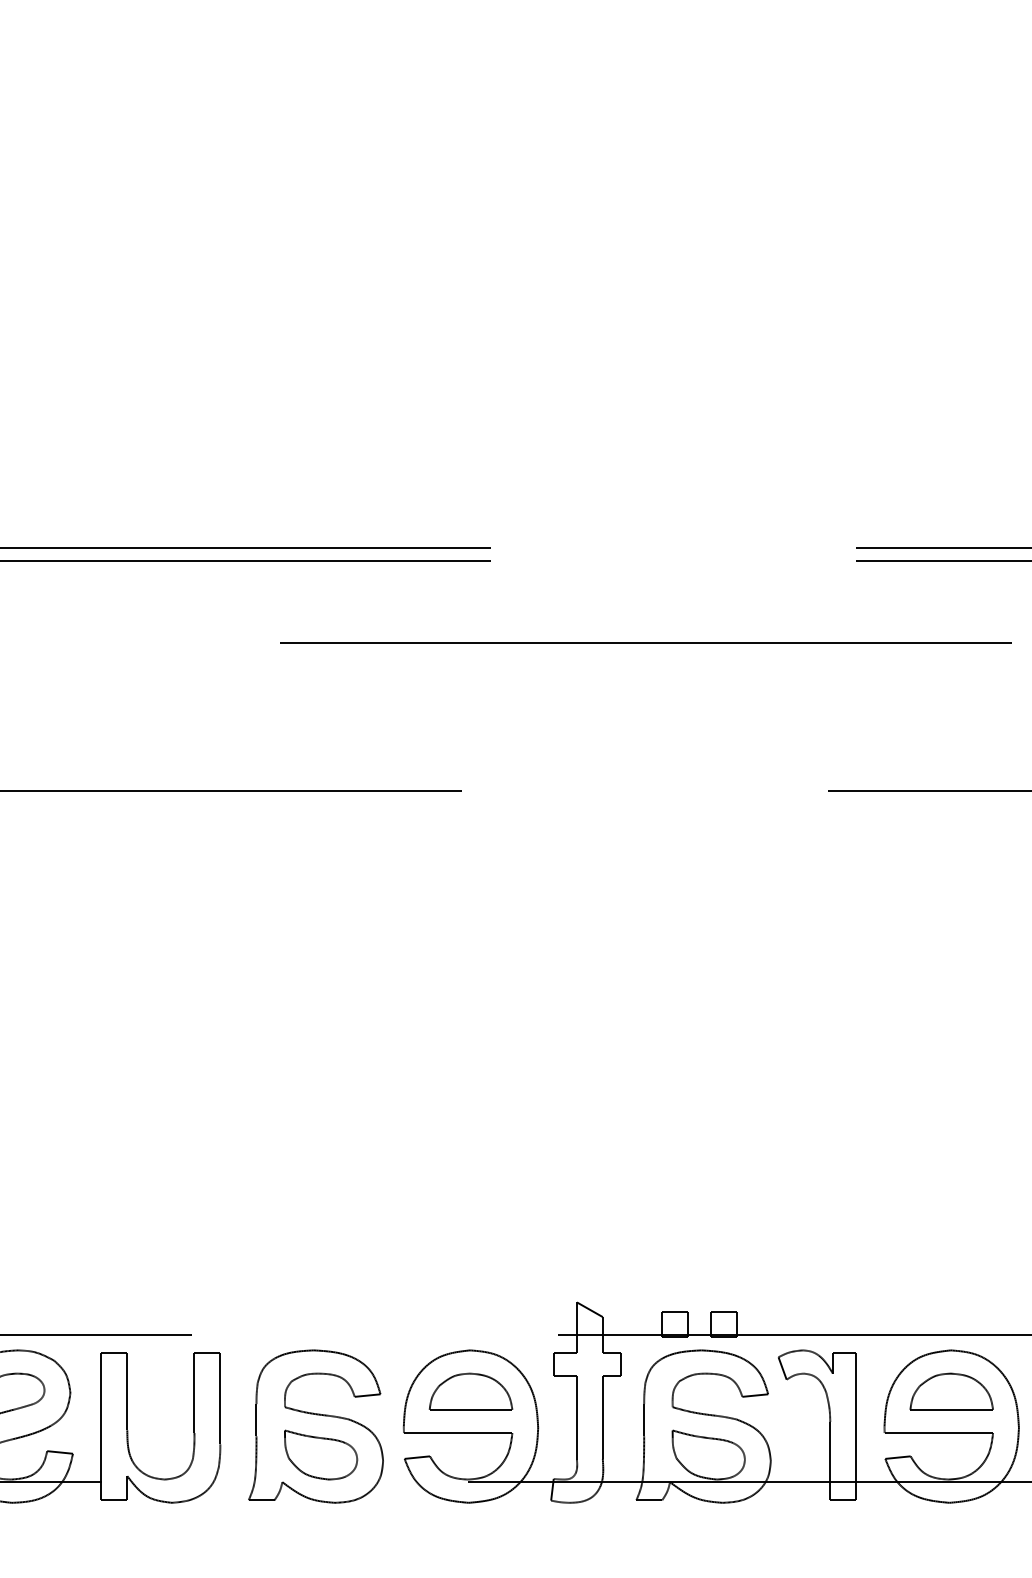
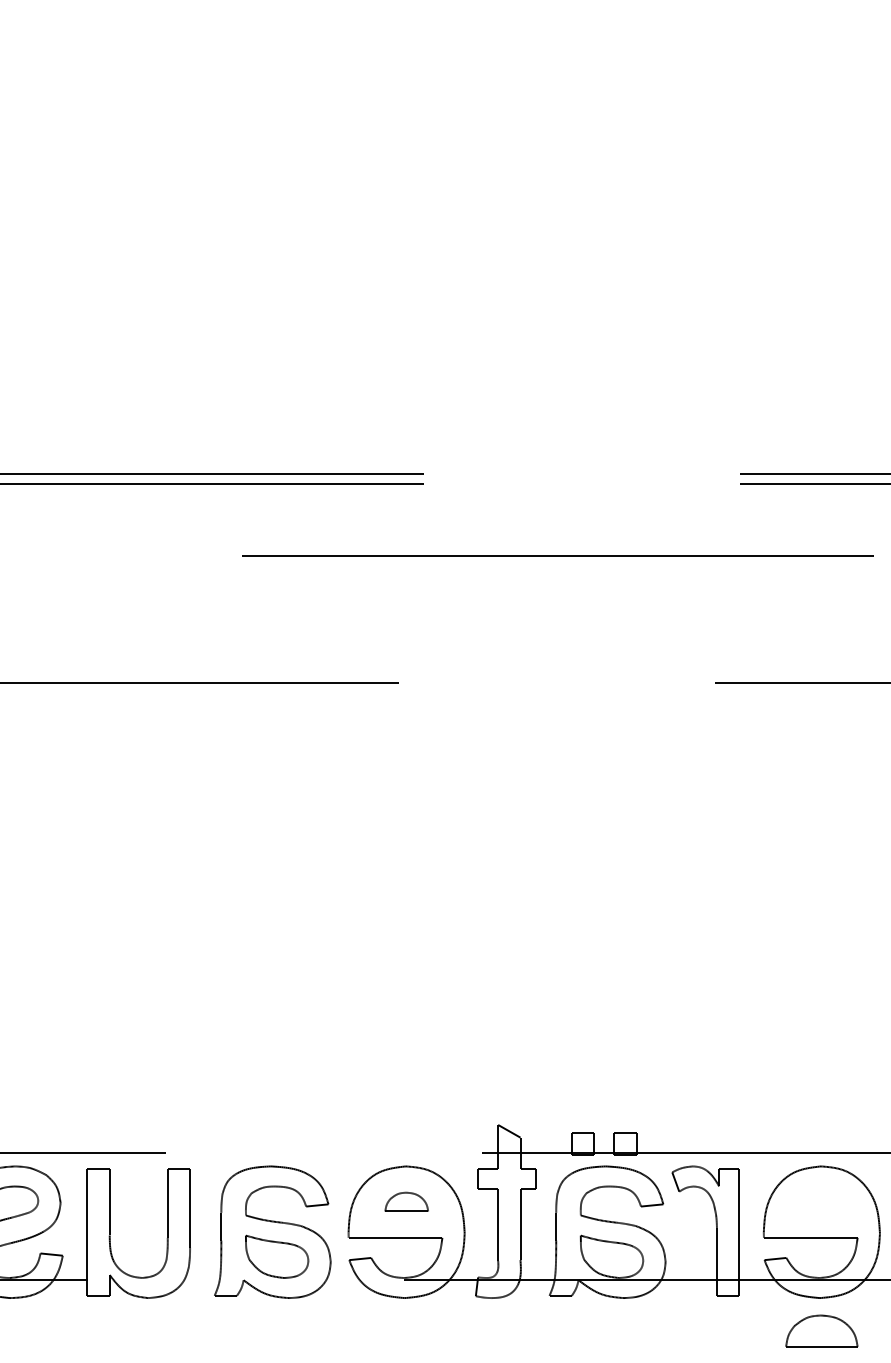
part: (470, 1391) -> (406, 1201), size x0.6
part: (951, 1391) -> (821, 1330), moved

